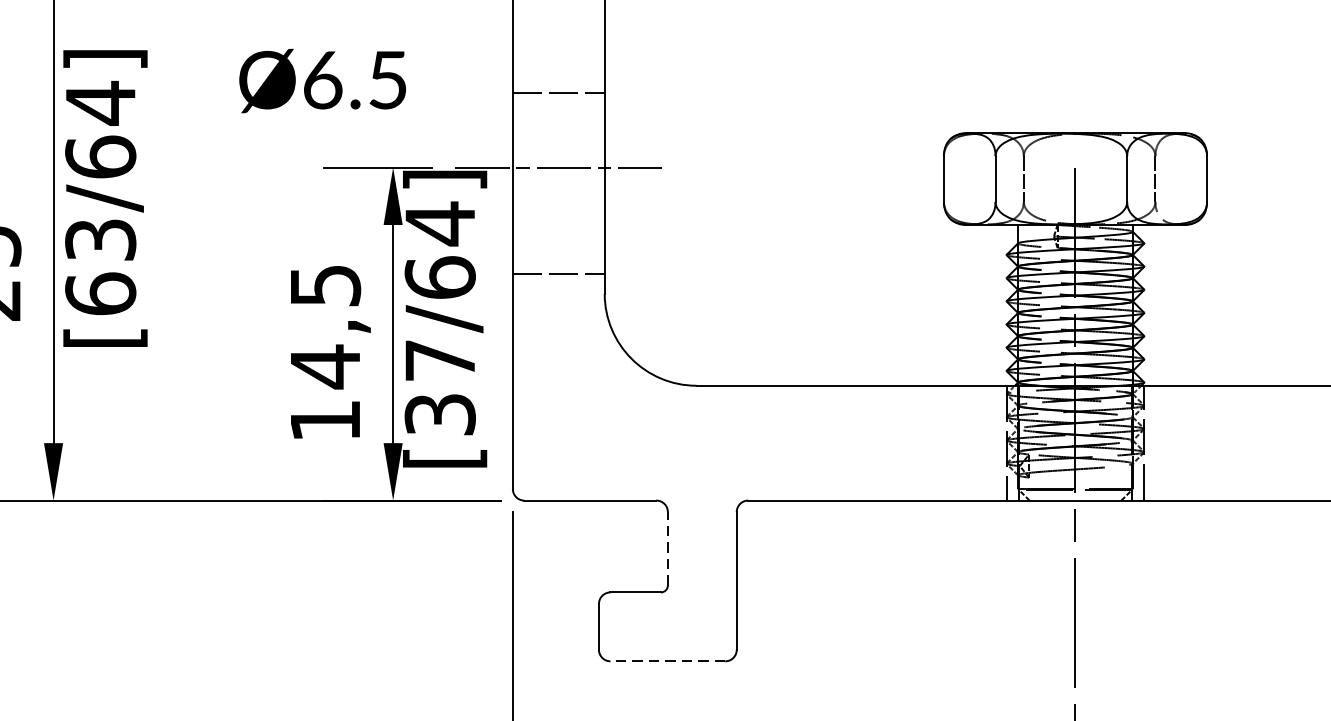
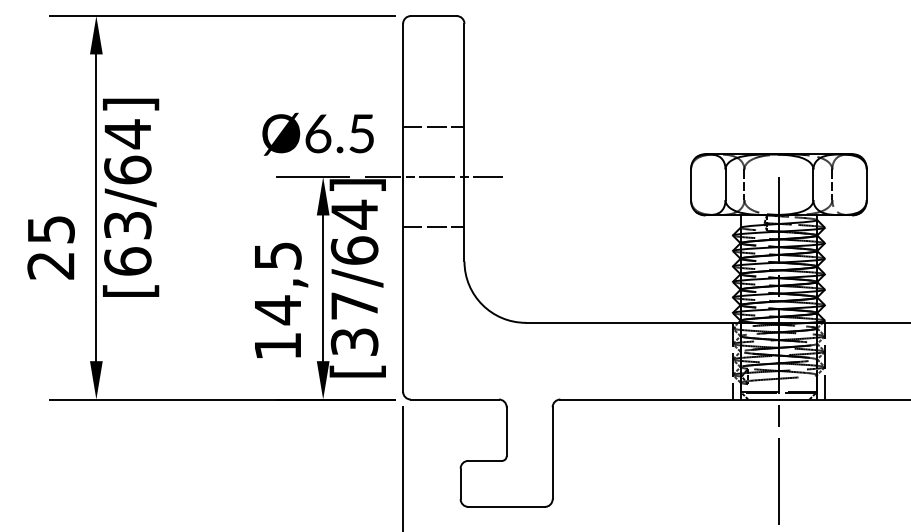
text: (321, 79) -> (317, 133), moved
line: (558, 272) -> (433, 226), moved
line: (667, 548) -> (506, 431), dashed -> solid
line: (667, 660) -> (506, 506), dashed -> solid

